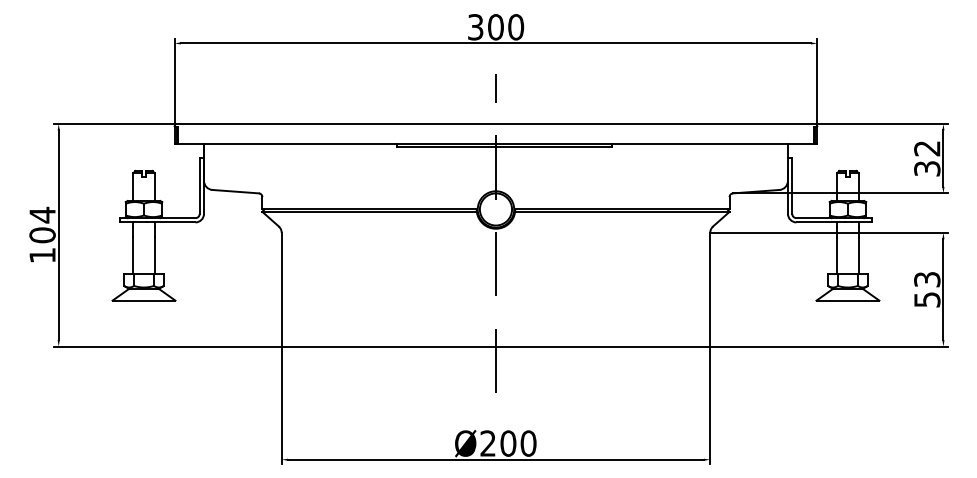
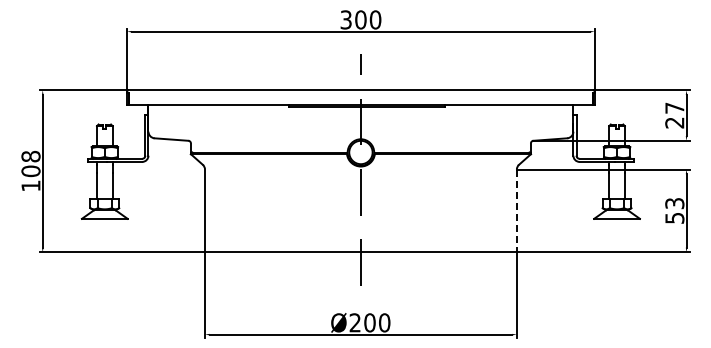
text: (926, 158) -> (674, 115), 32 -> 27
text: (41, 214) -> (30, 156), 104 -> 108
line: (709, 290) -> (516, 211), solid -> dashed

